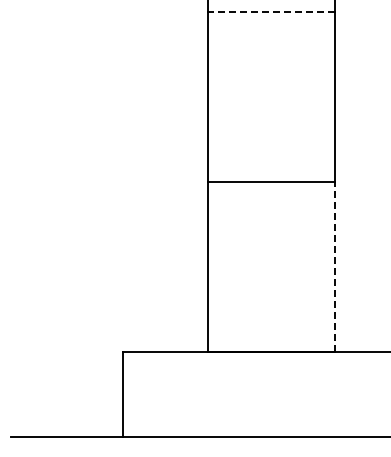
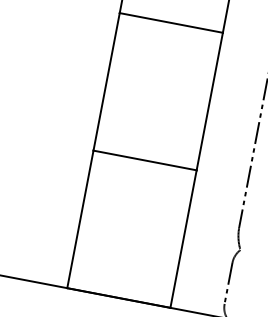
line: (271, 12) -> (171, 23), dashed -> solid
line: (335, 267) -> (183, 239), dashed -> solid

